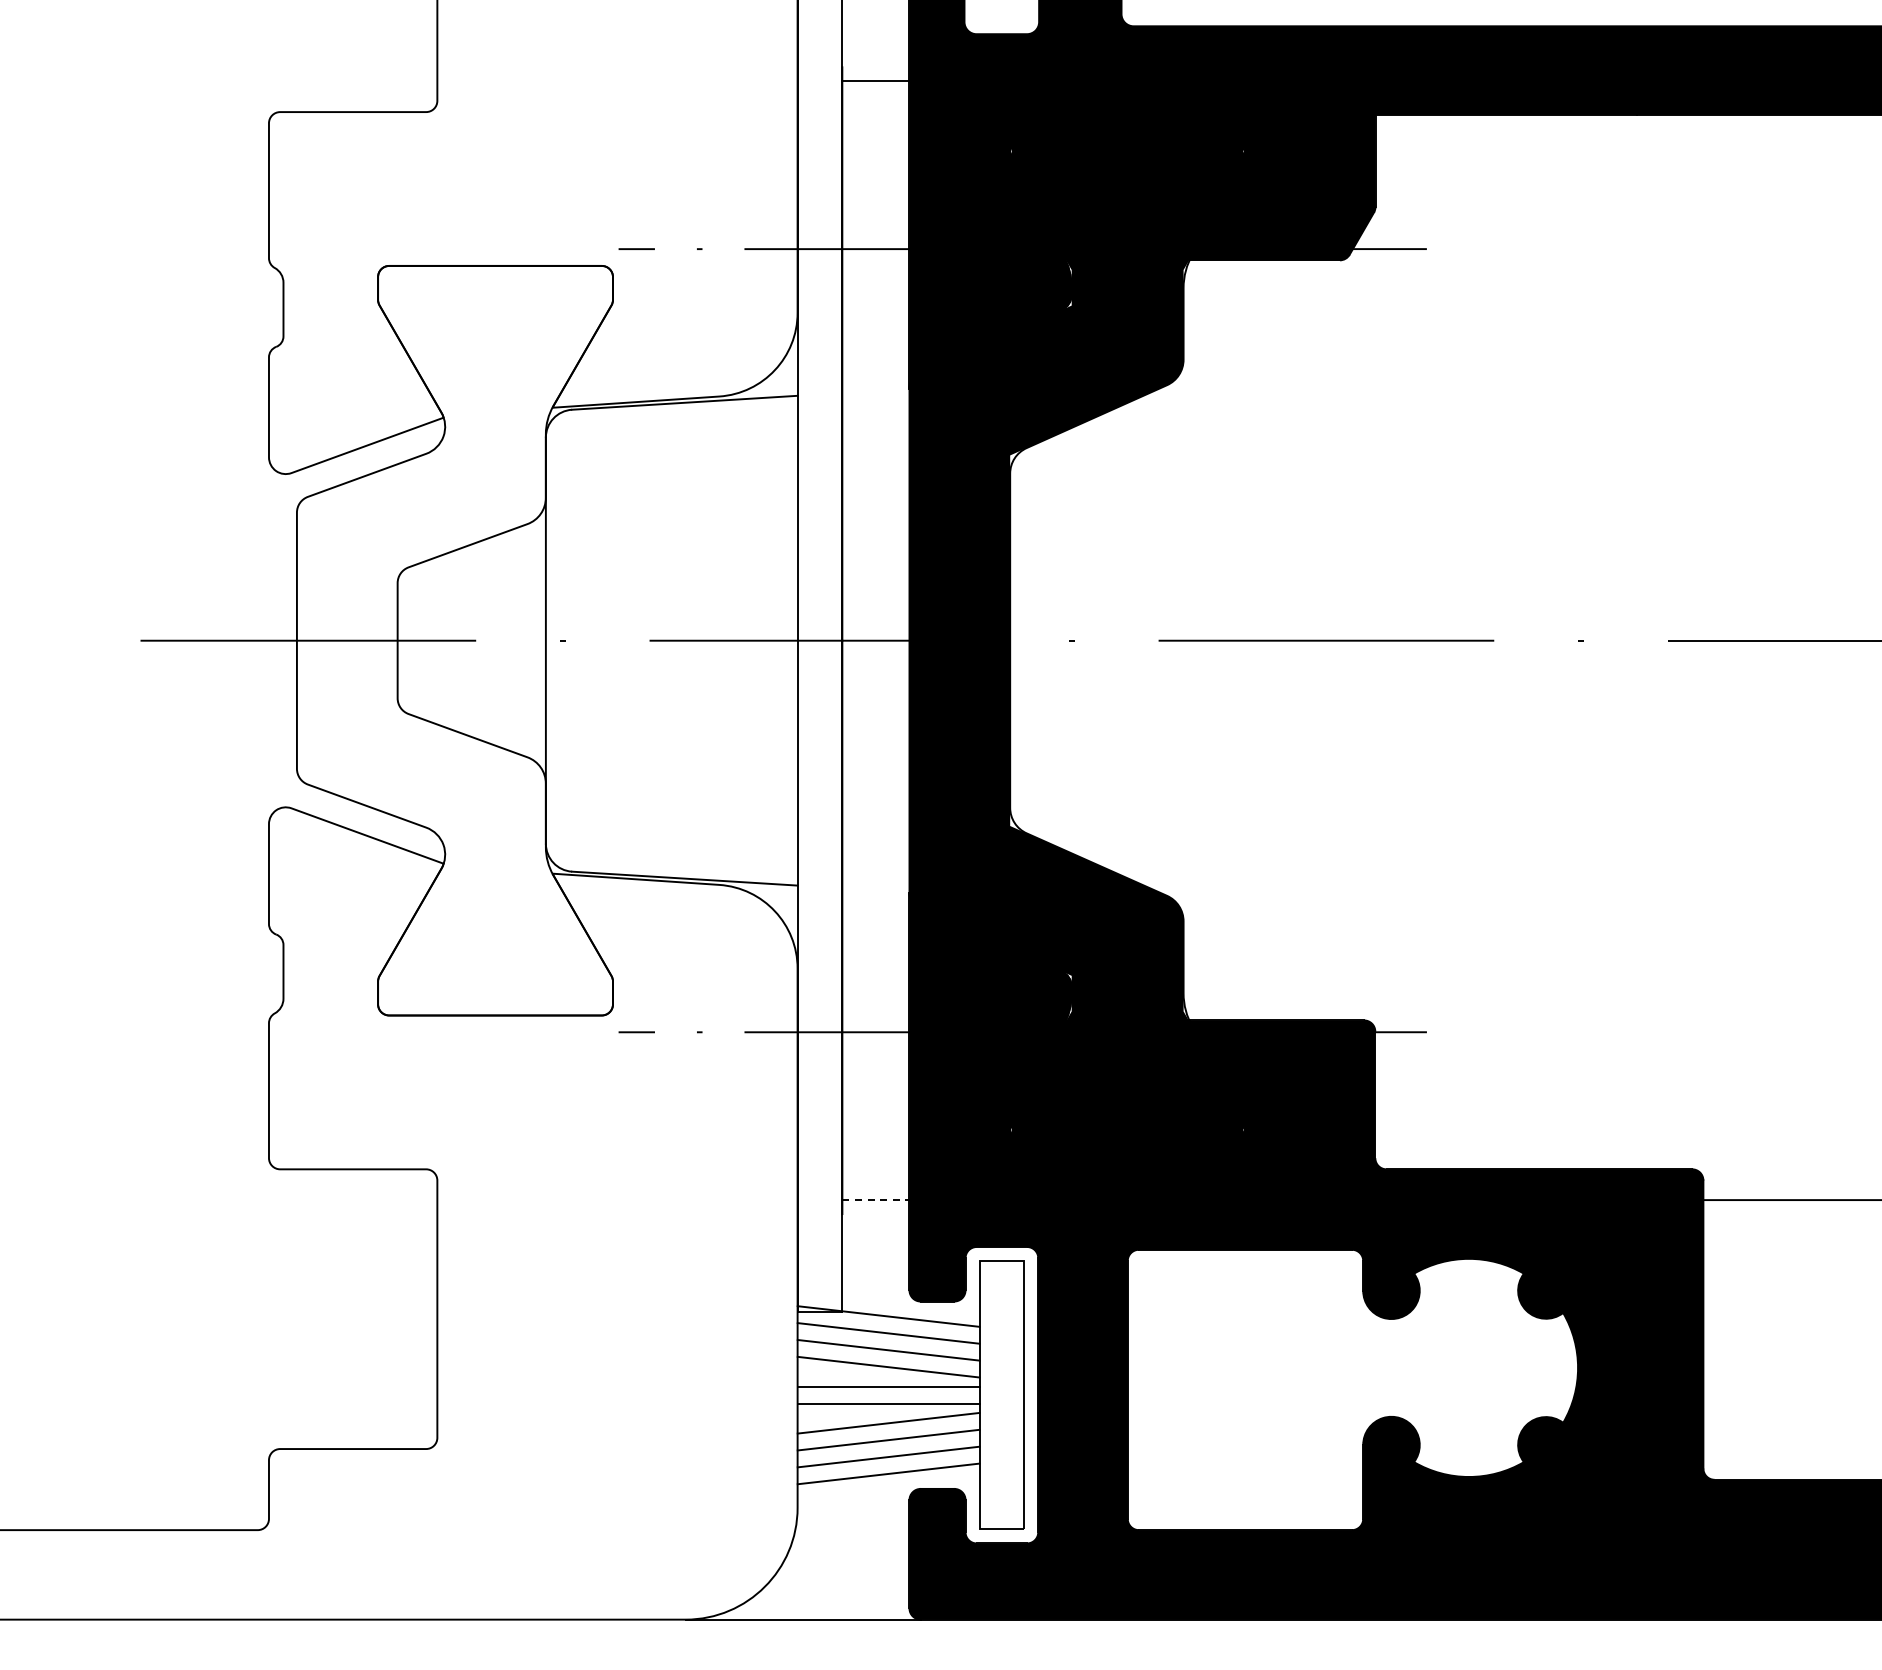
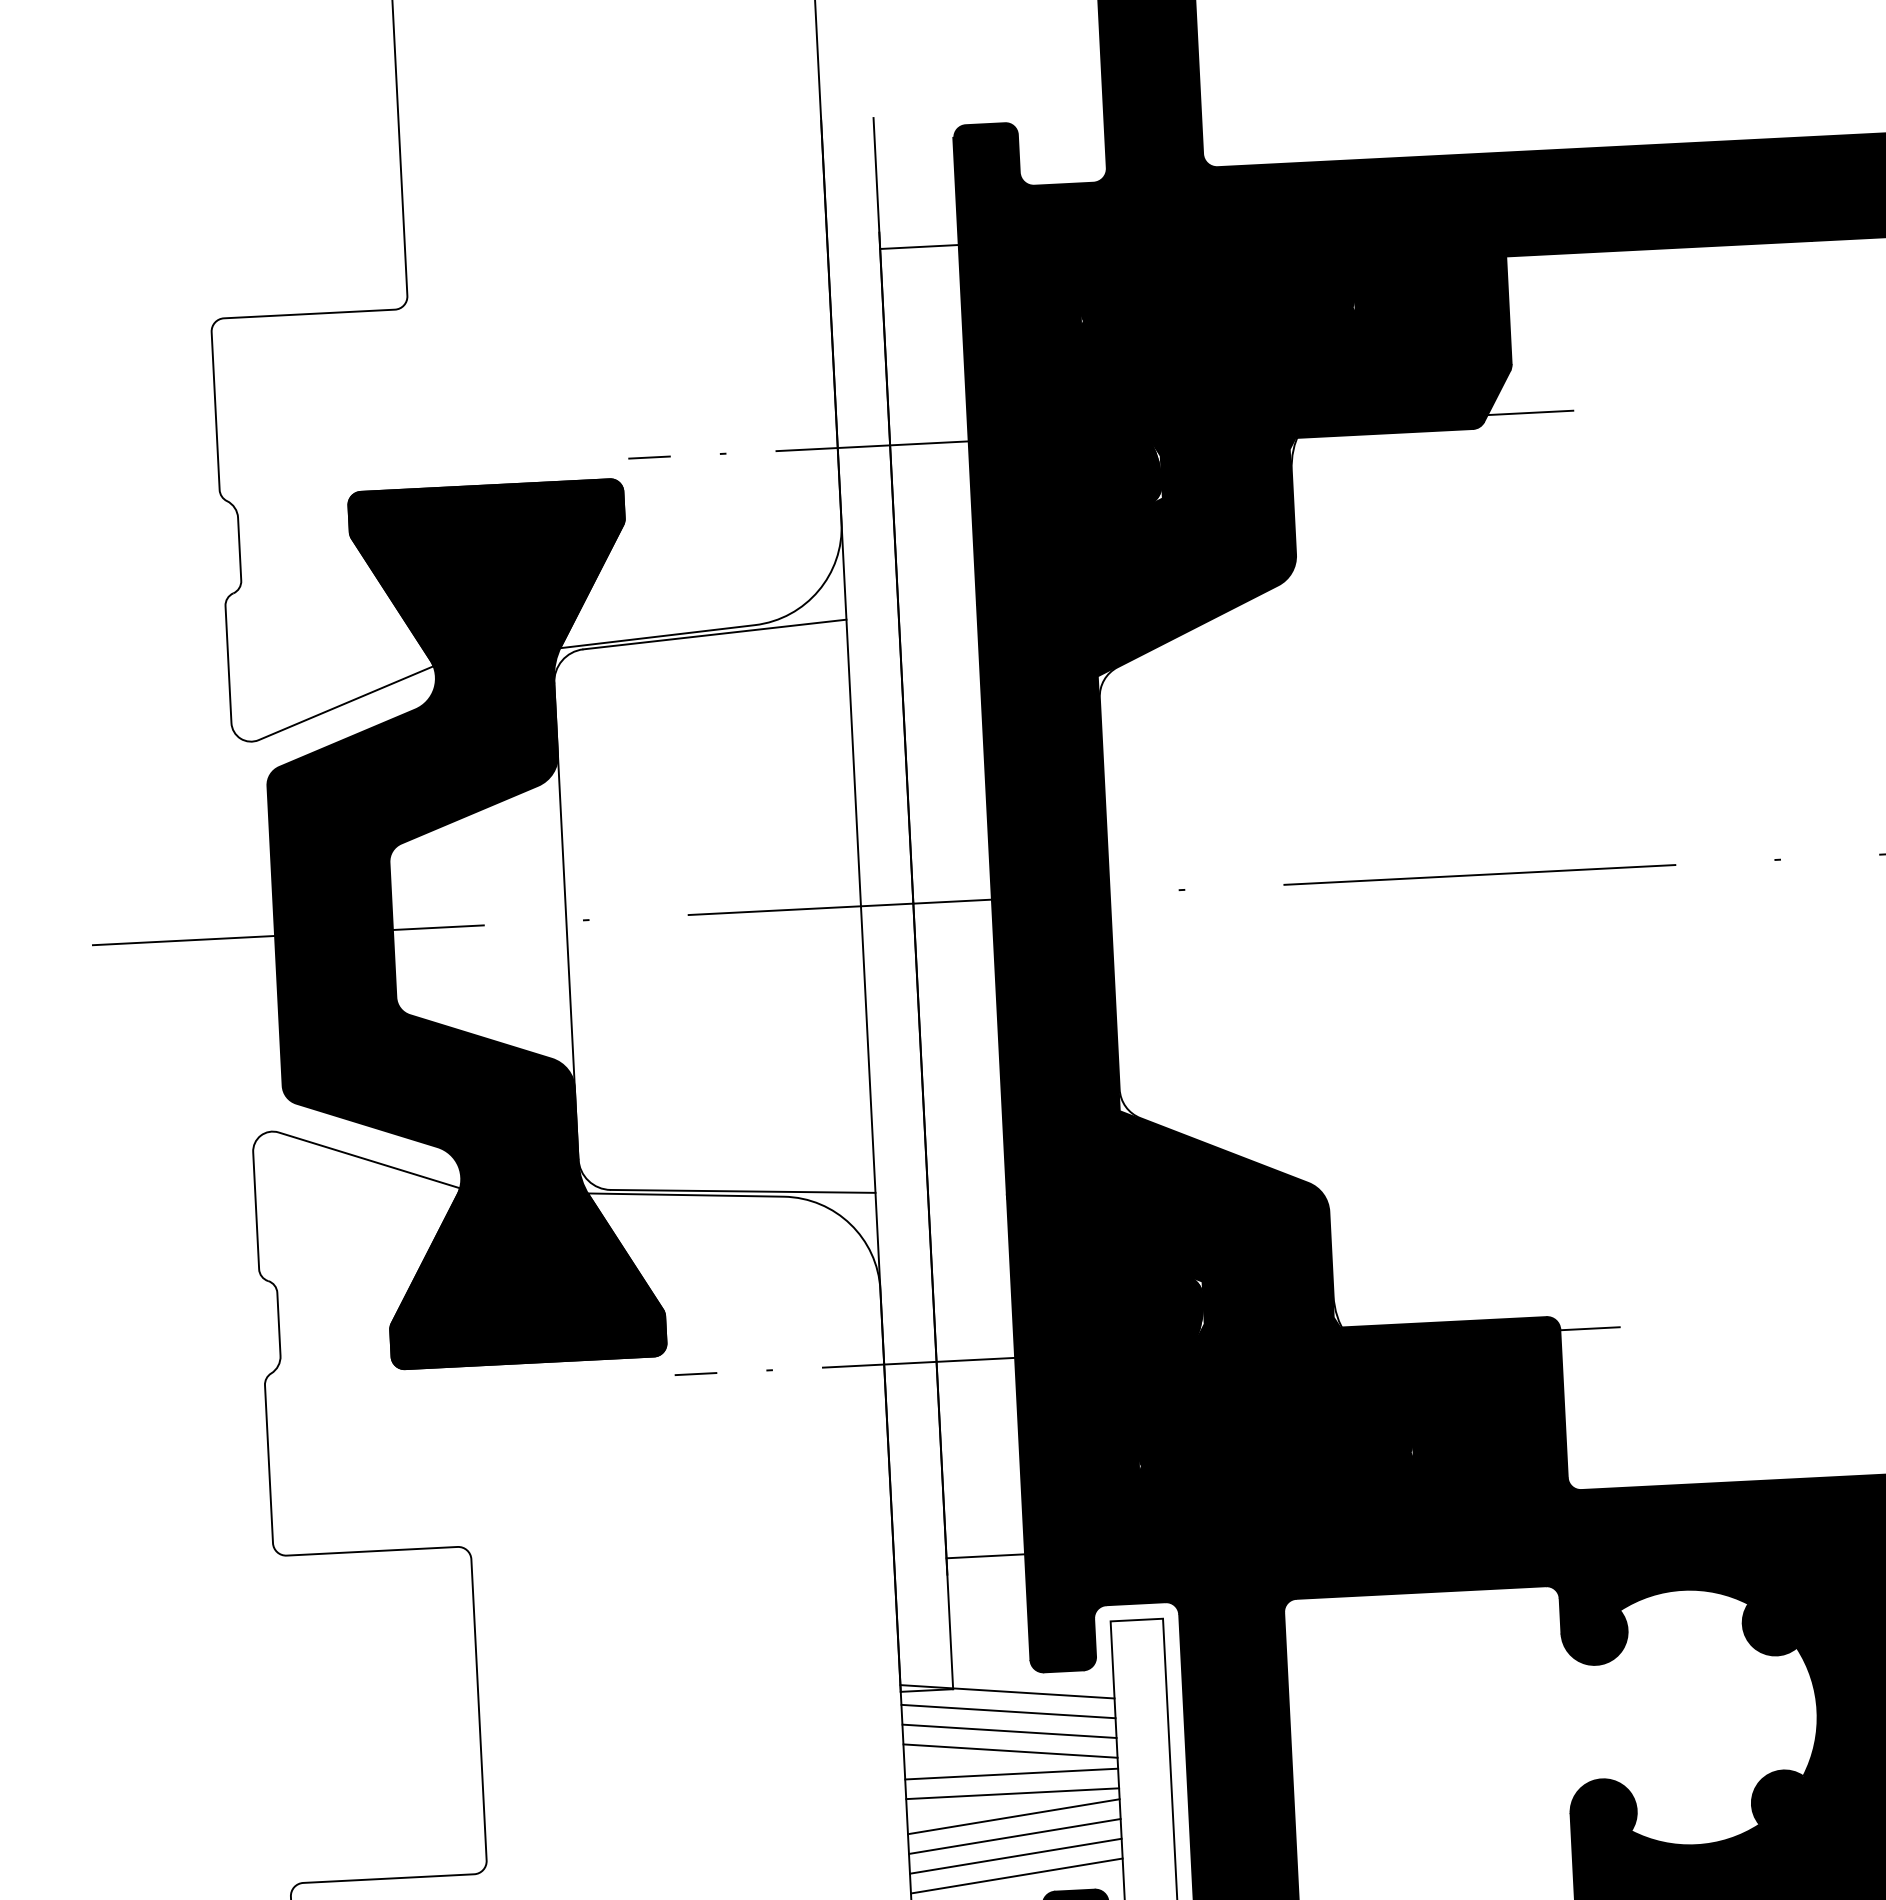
fill: (454, 640) -> (459, 926), added
line: (875, 1200) -> (985, 1556), dashed -> solid

